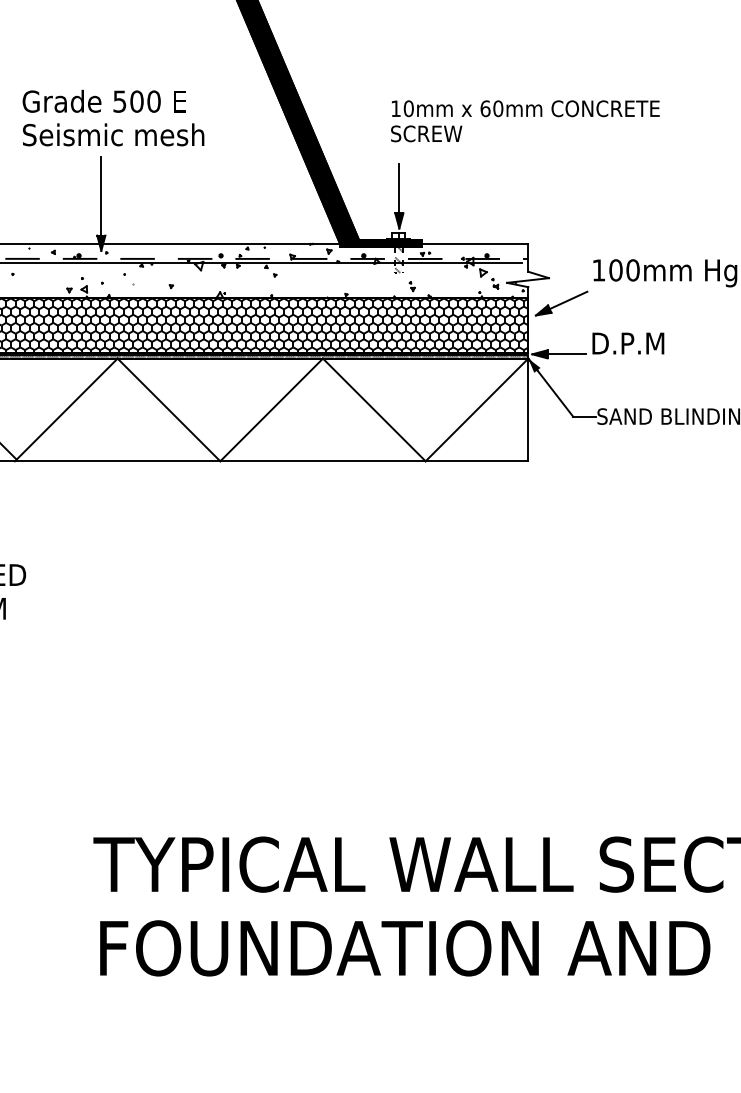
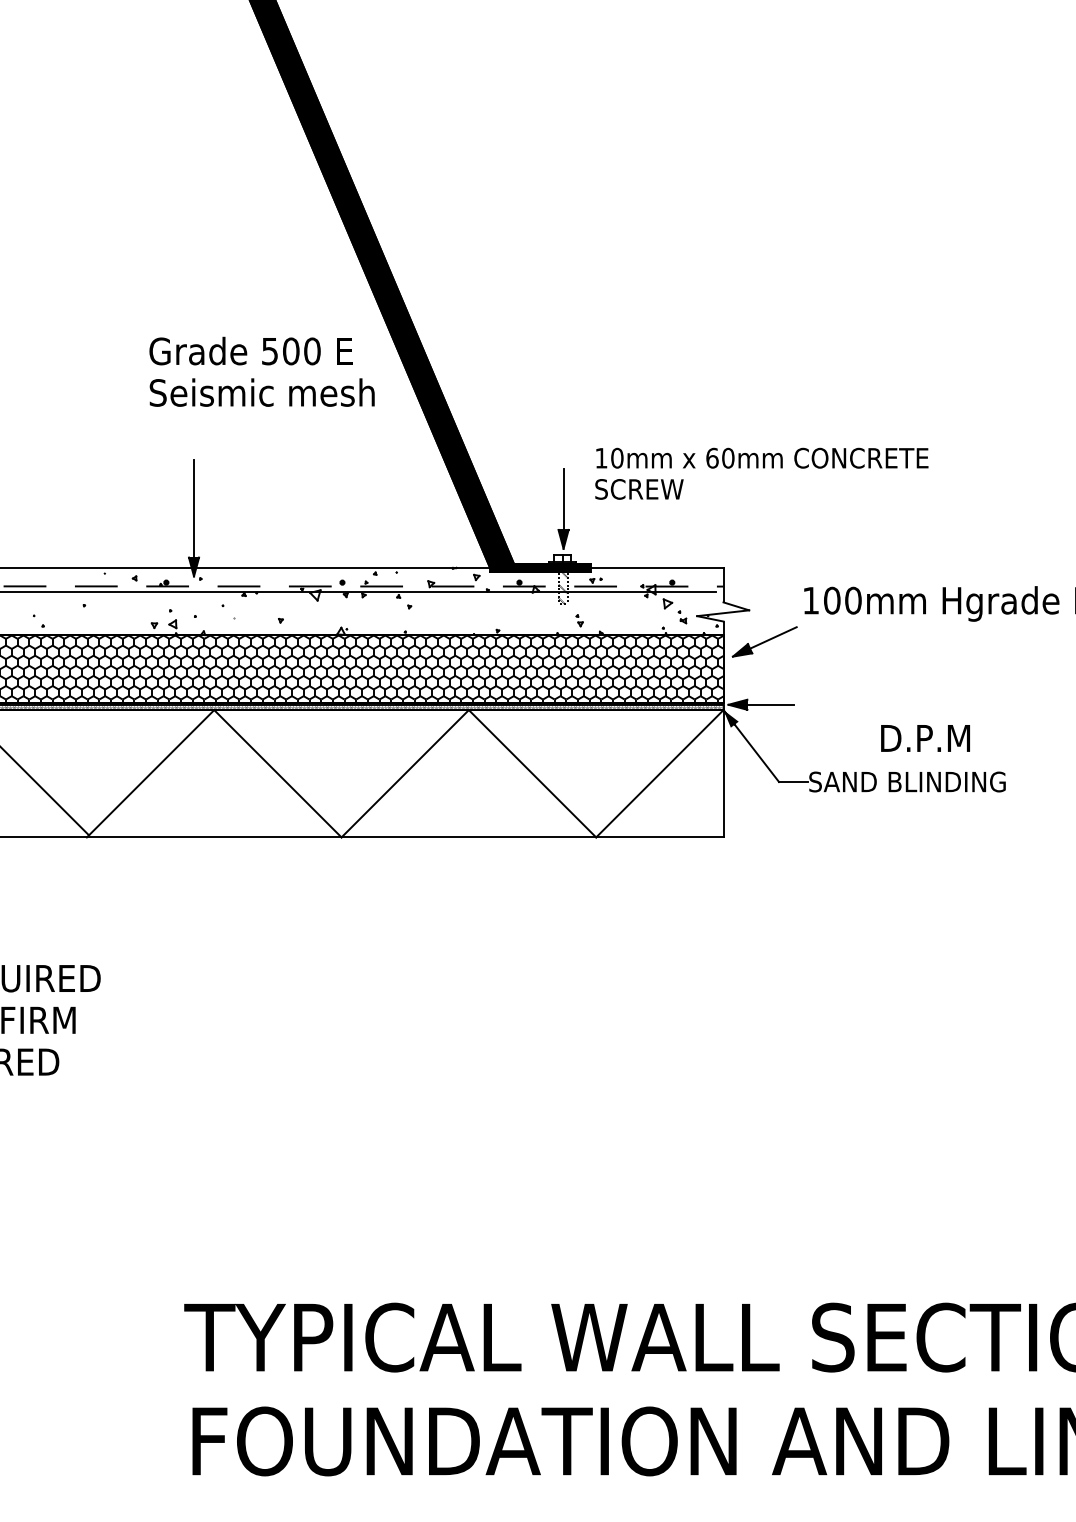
text: (113, 117) -> (261, 371), moved
text: (525, 121) -> (761, 473), moved
text: (628, 343) -> (925, 738), moved

